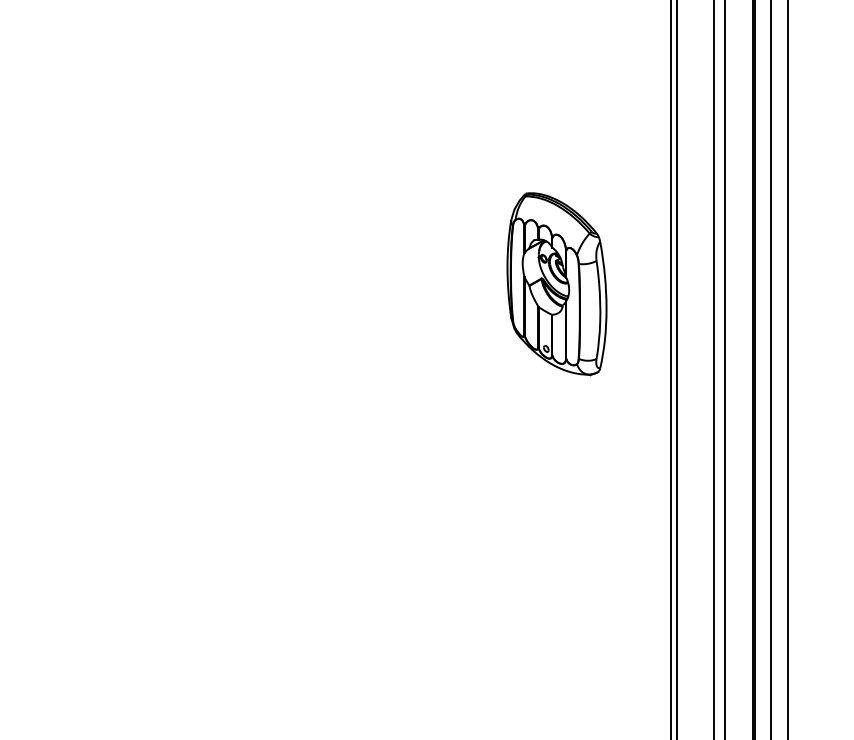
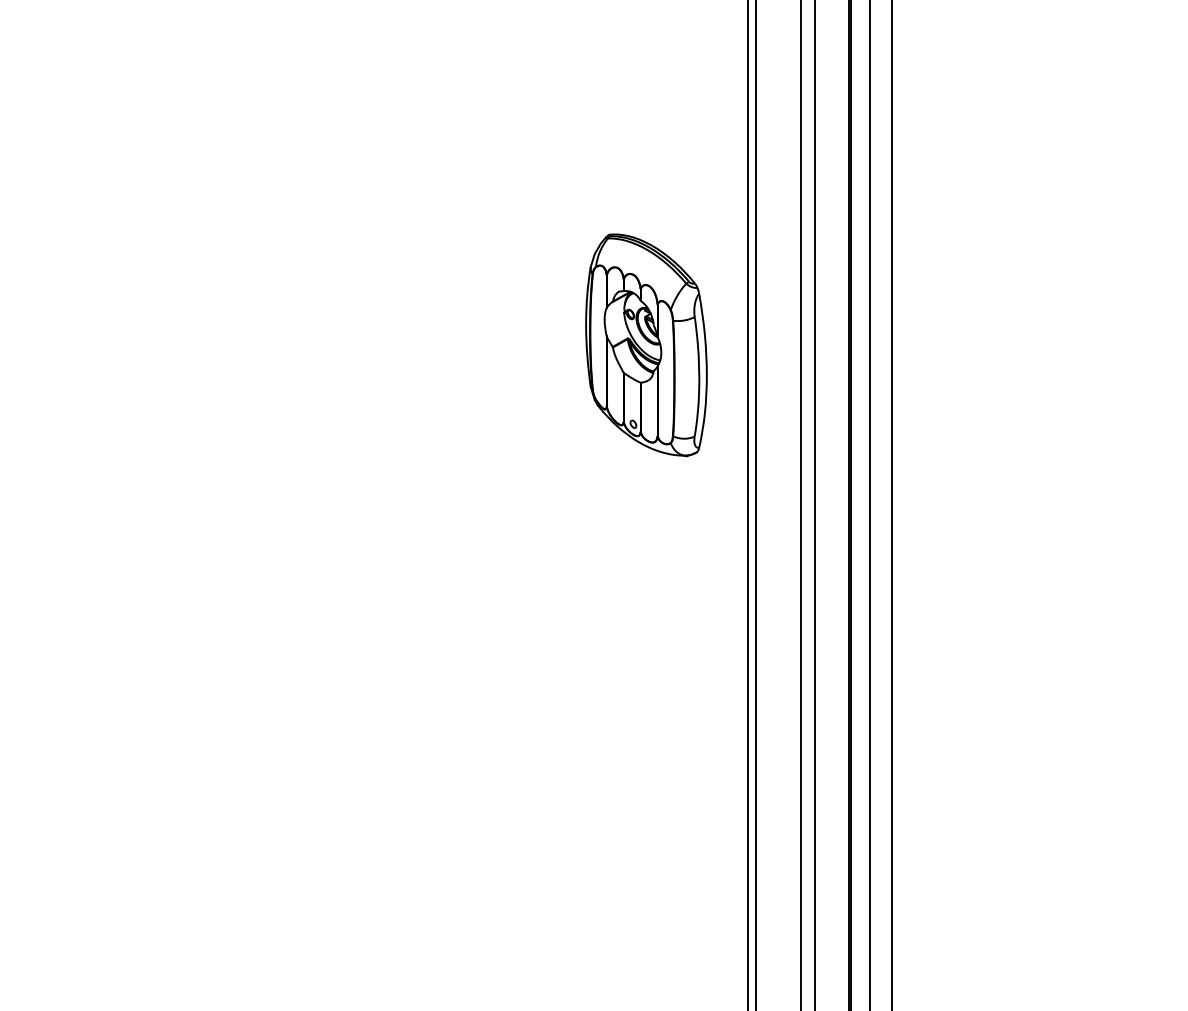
part: (557, 284) -> (646, 345), moved

